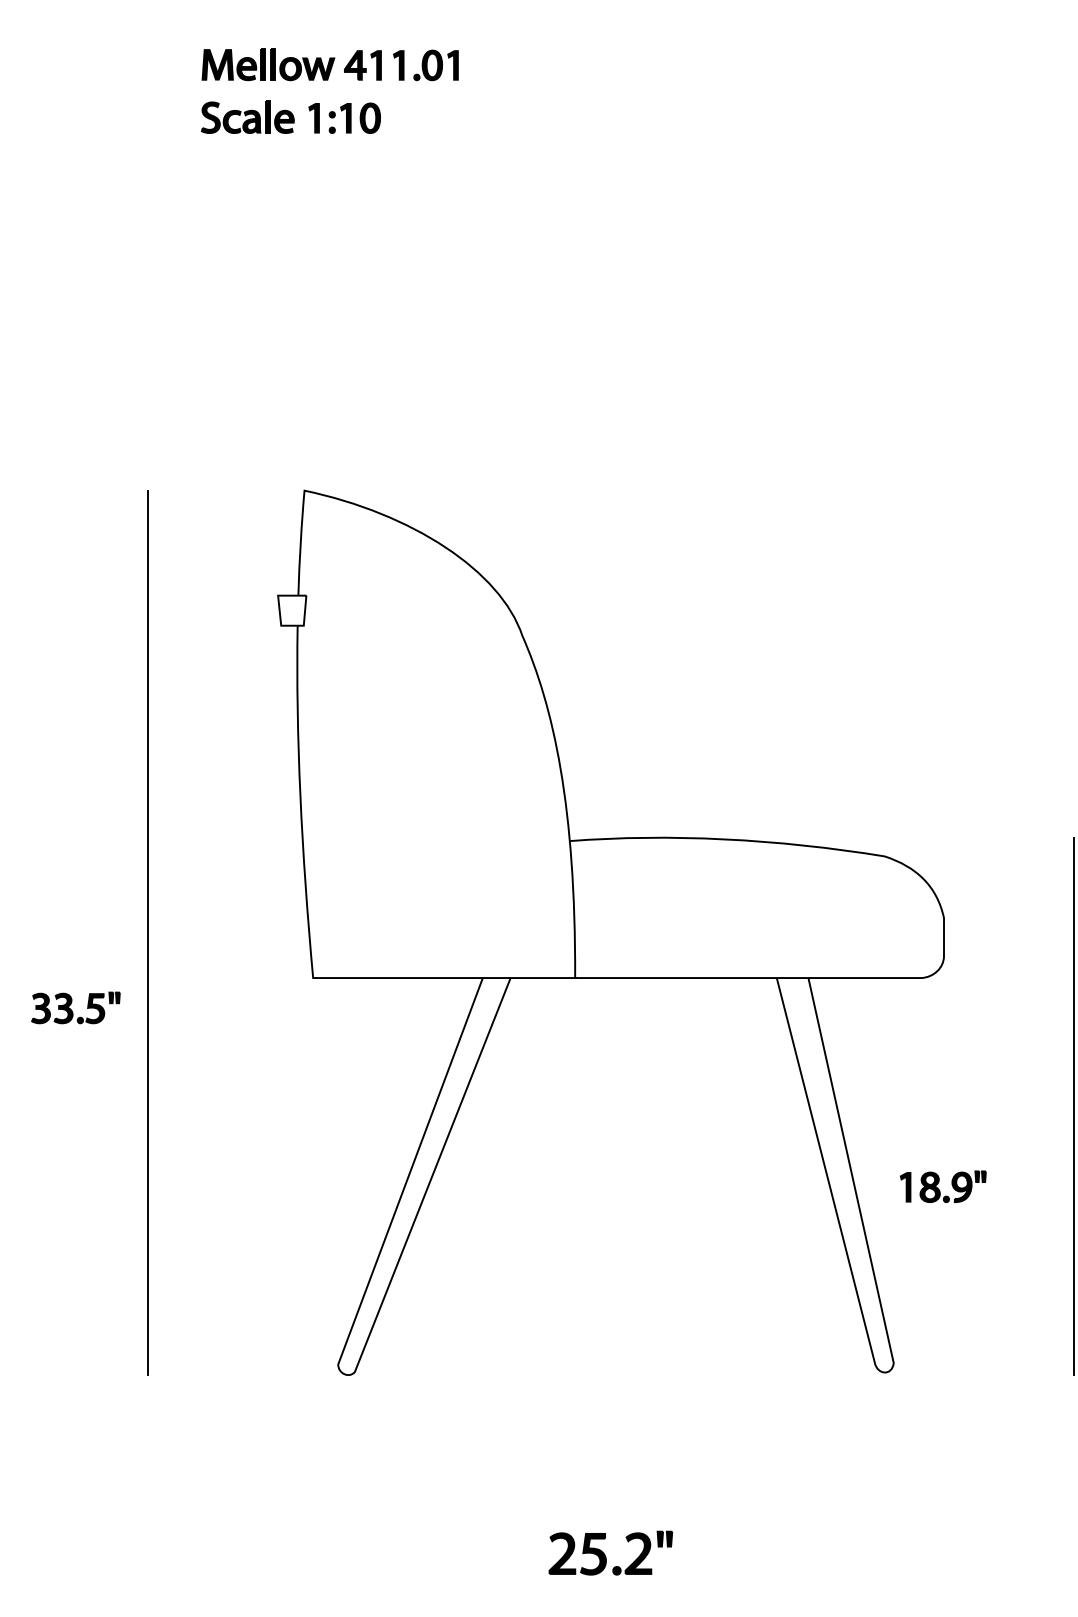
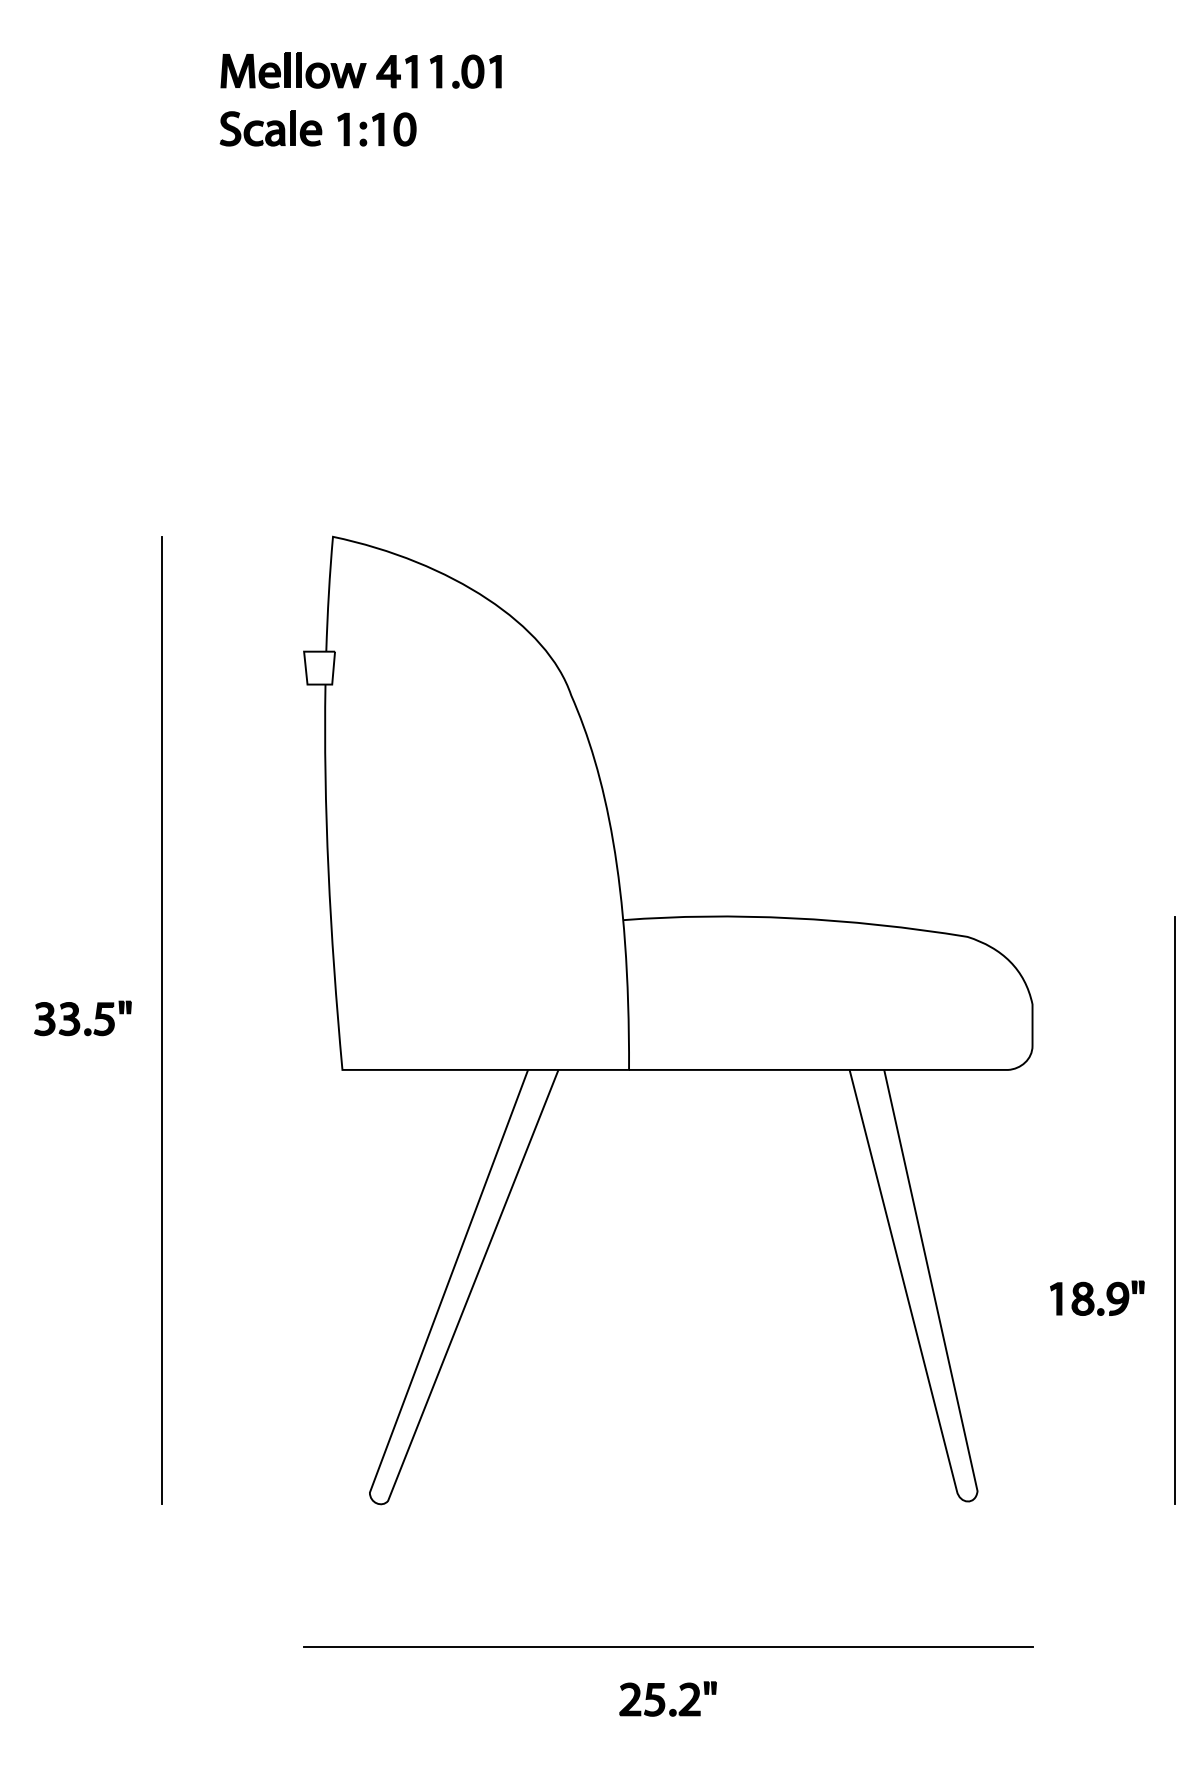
part: (75, 1007) -> (82, 1017), moved
part: (943, 1186) -> (1097, 1297), moved
line: (610, 1505) -> (667, 1646), added
part: (610, 1552) -> (667, 1698), size x0.71

